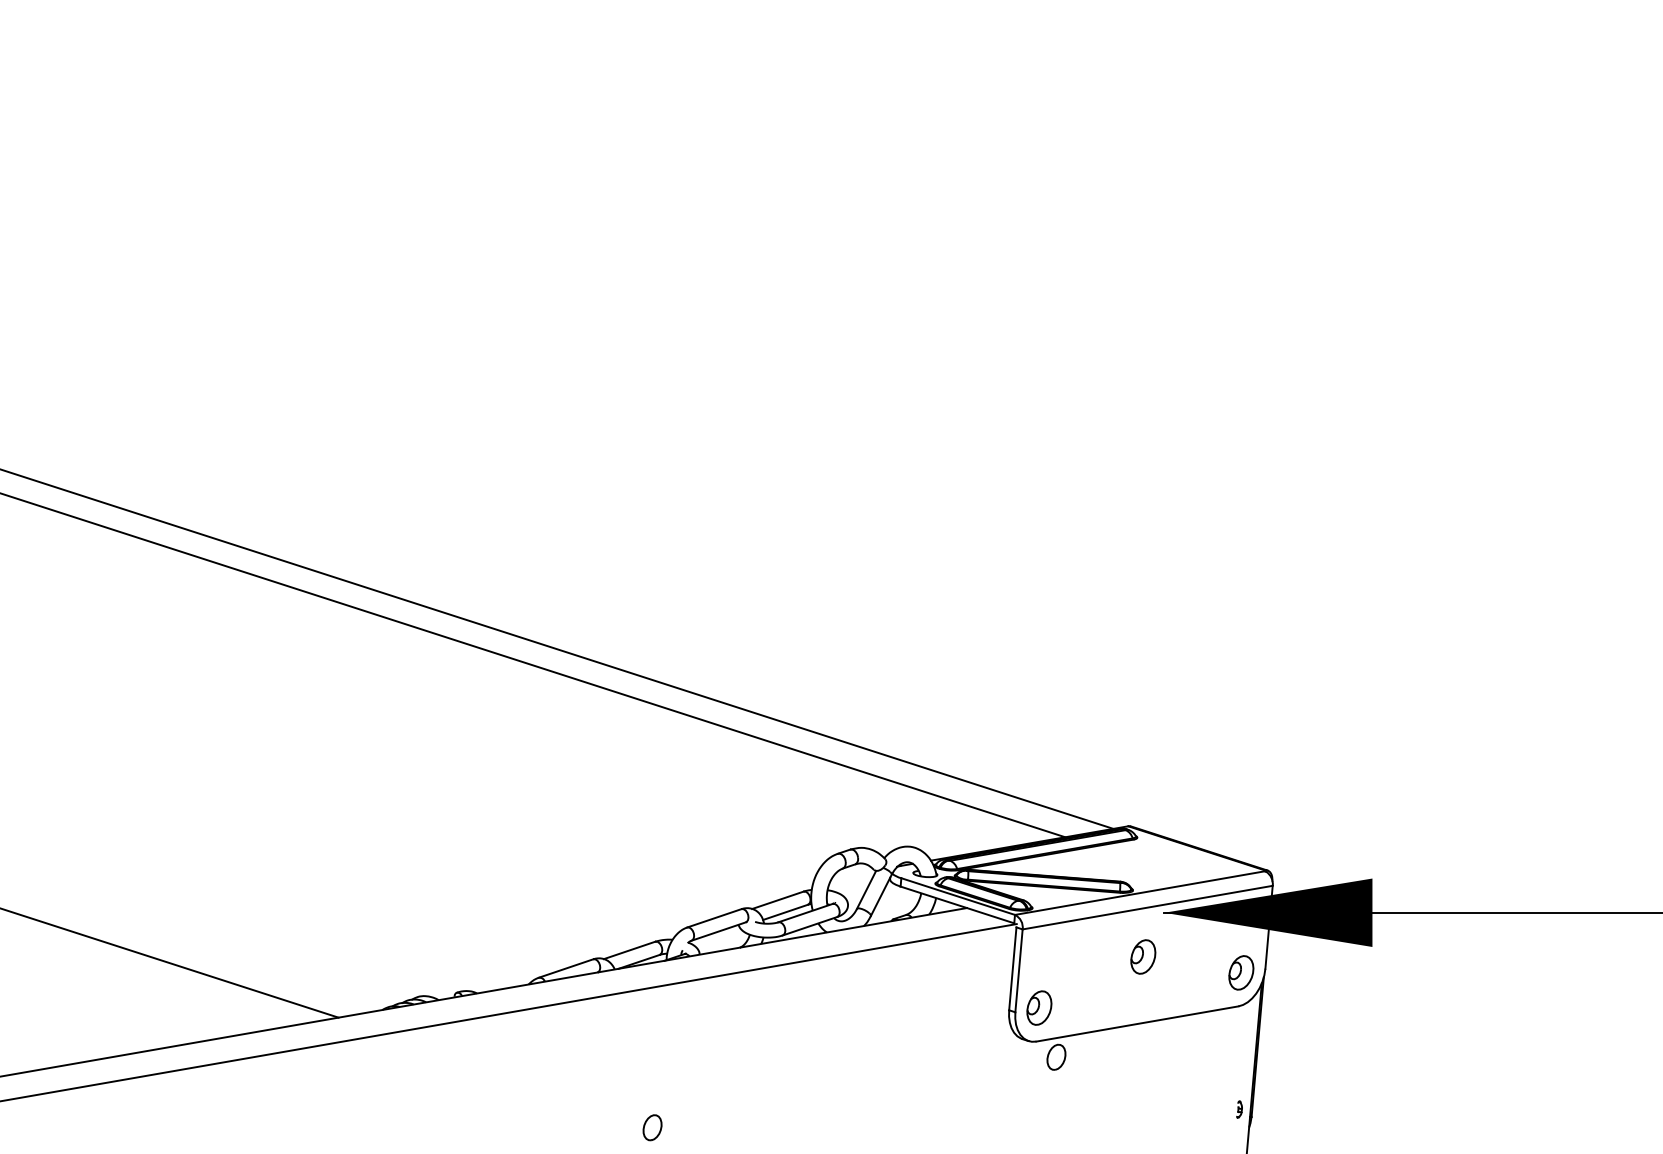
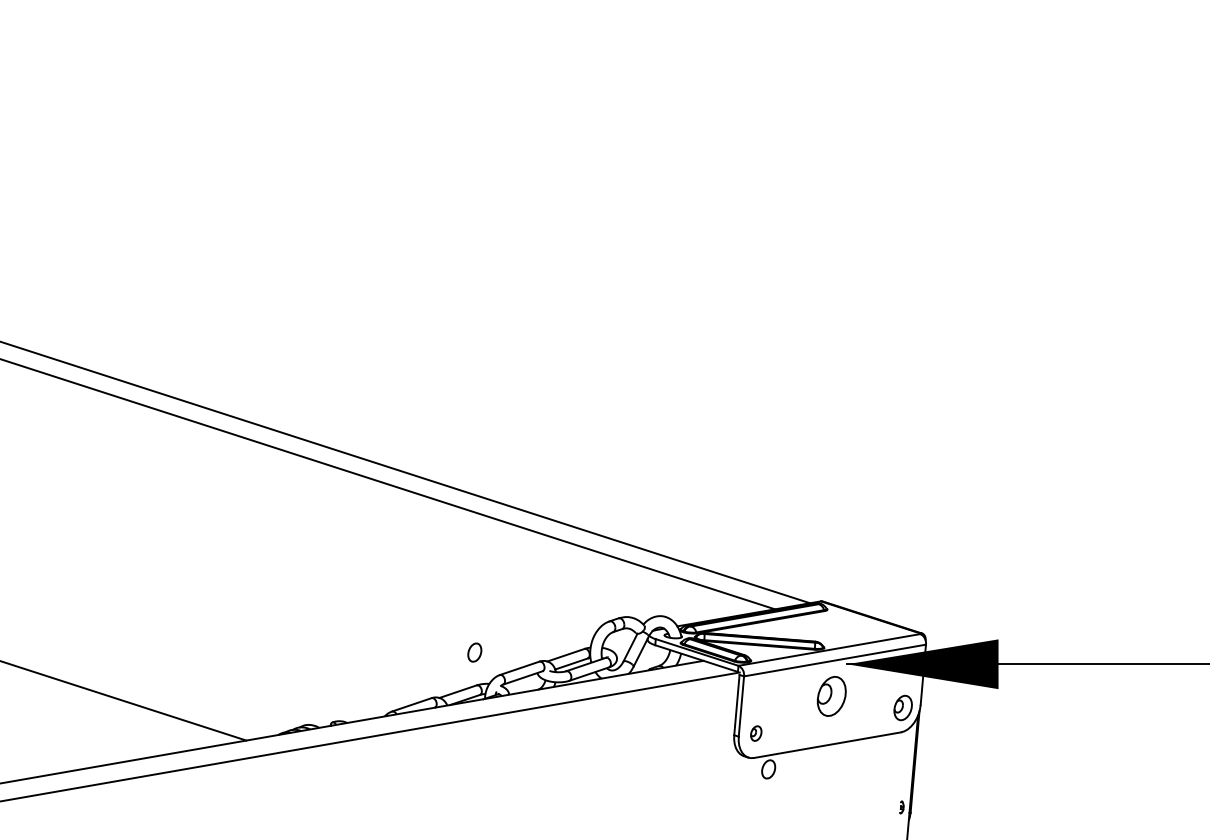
part: (1143, 956) -> (831, 696), size x1.6
part: (1039, 1007) -> (756, 733), size x0.6
part: (652, 1127) -> (474, 652), moved

